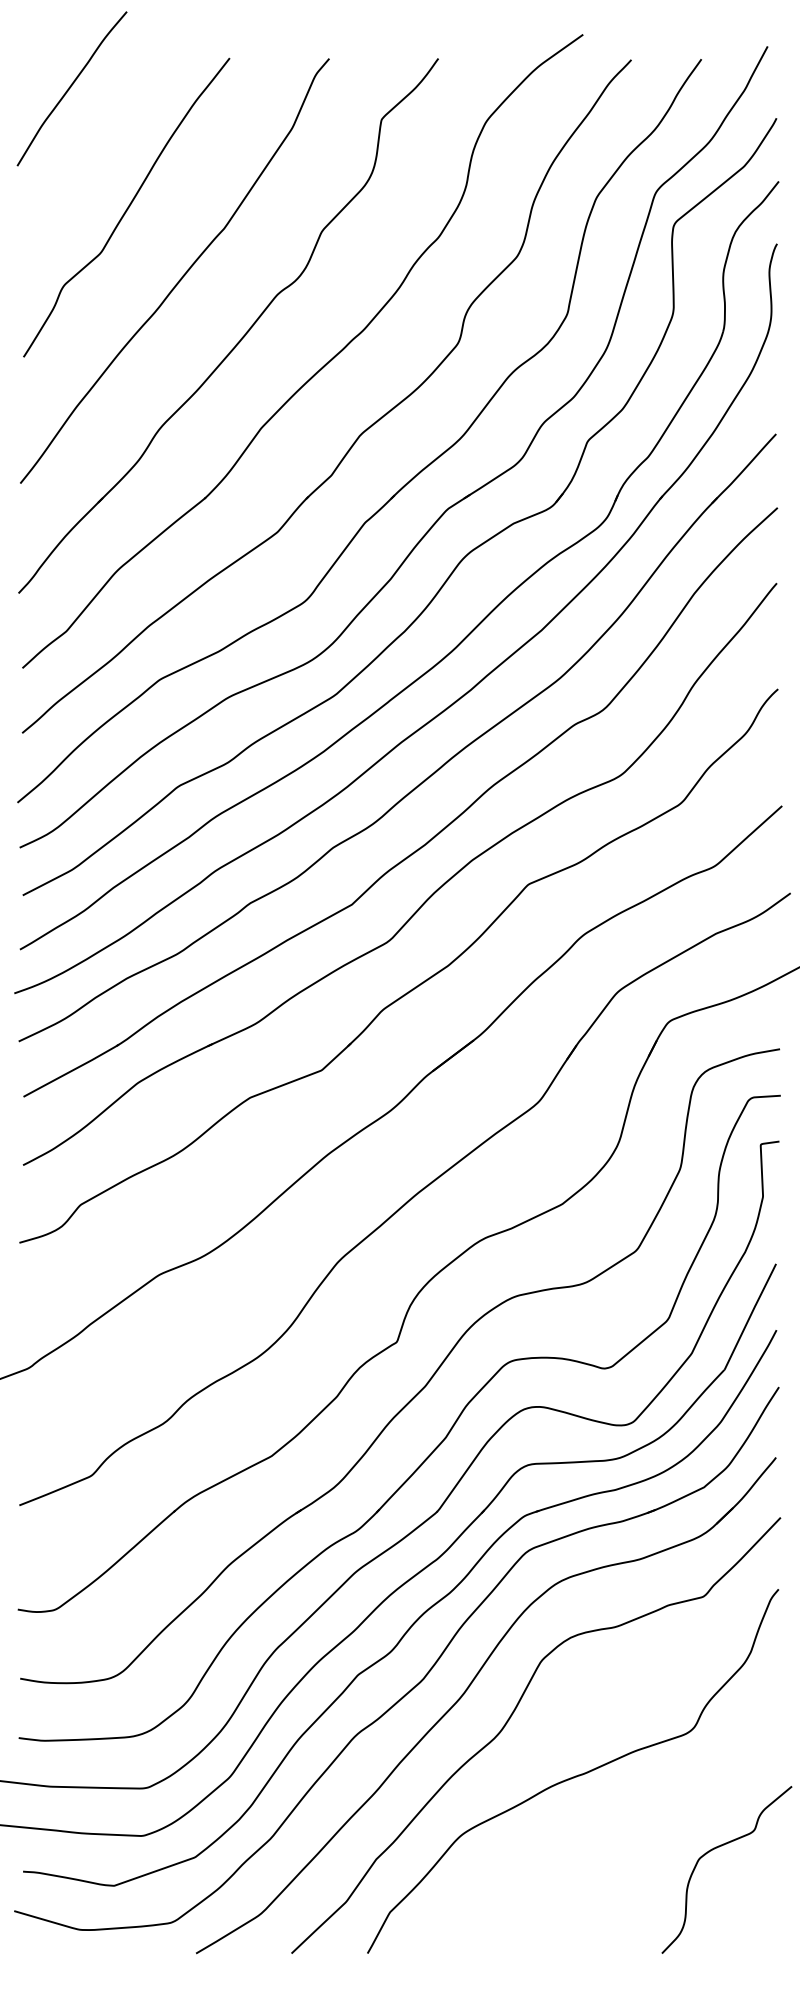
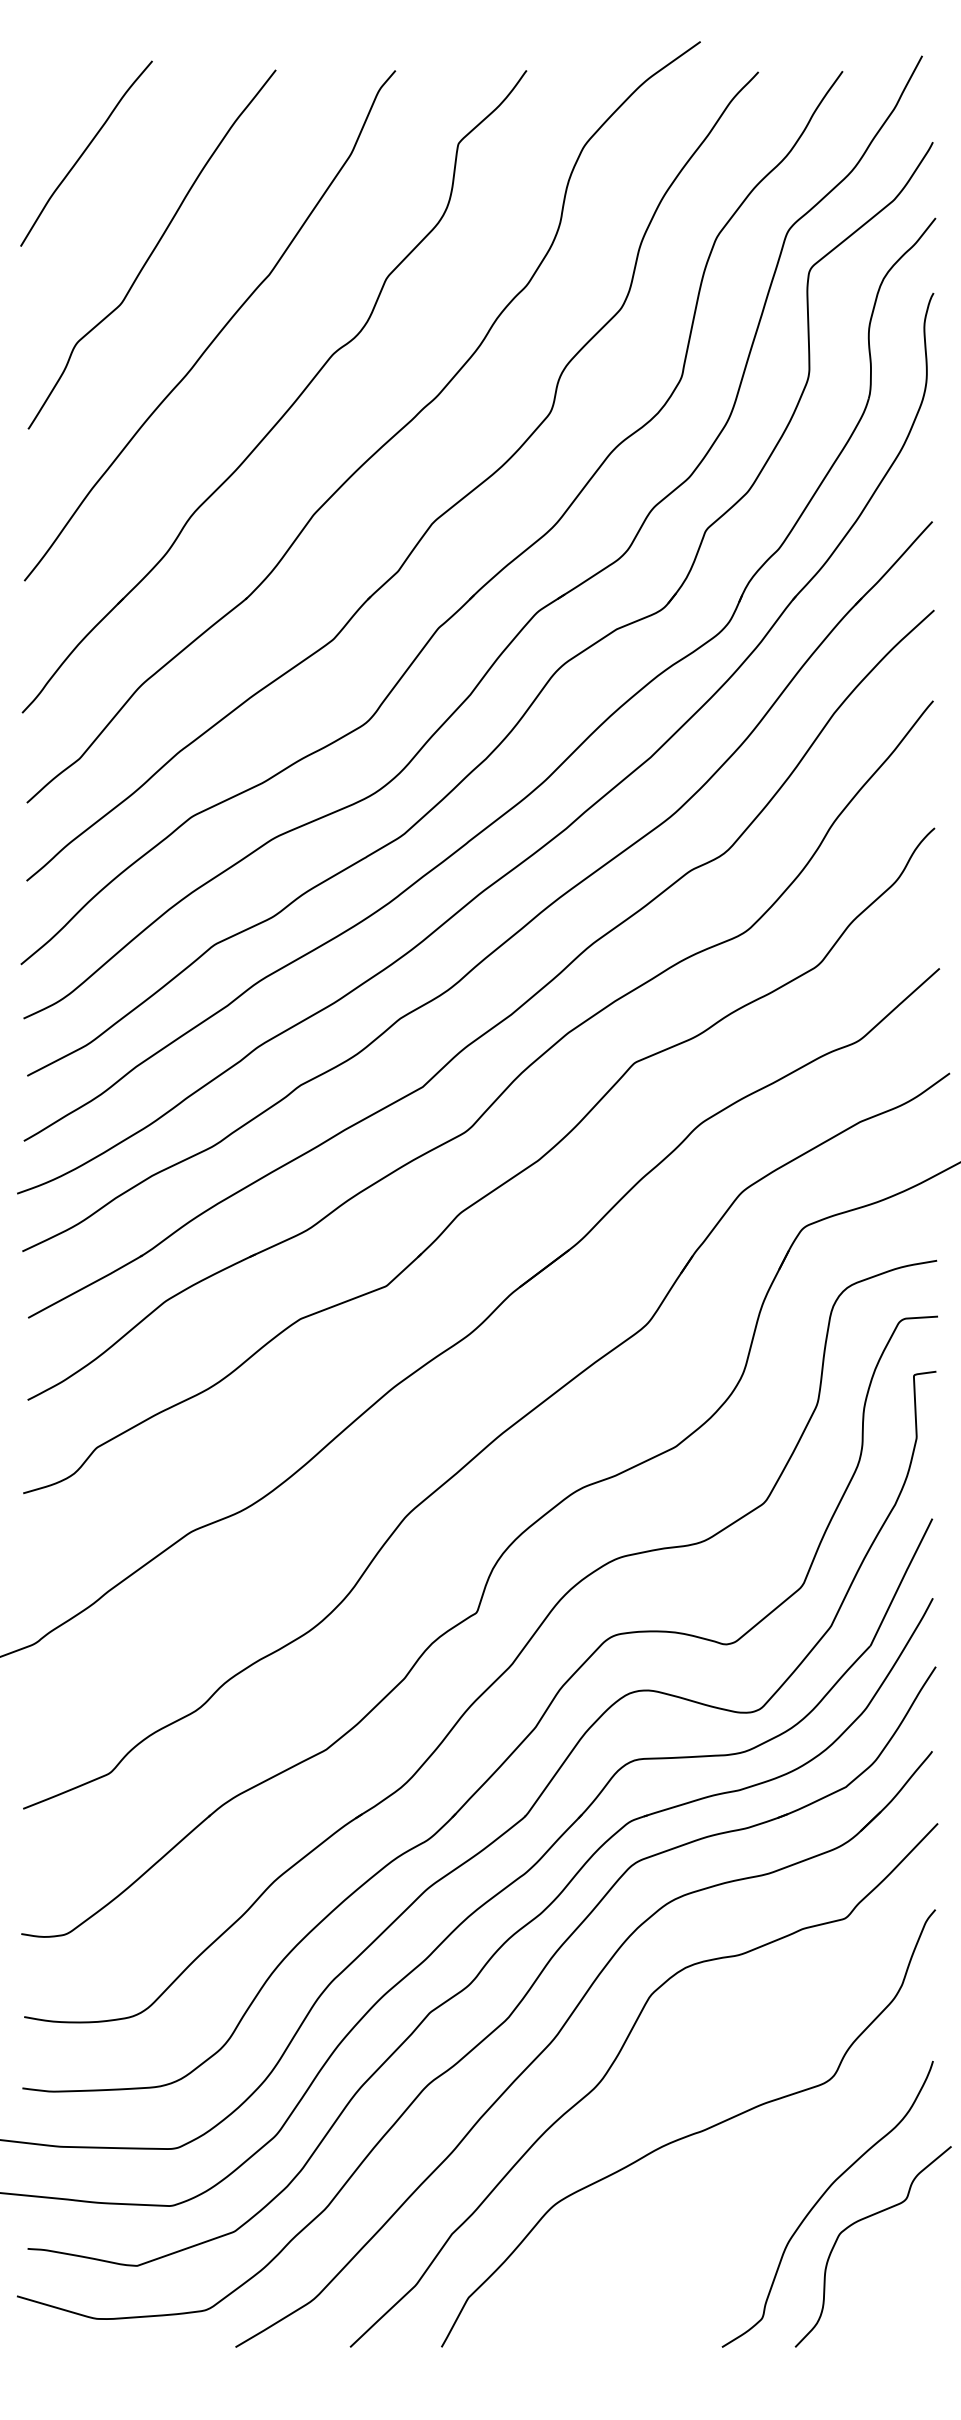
curve: (71, 87) -> (85, 152), moved
curve: (684, 1829) -> (822, 2198), added

